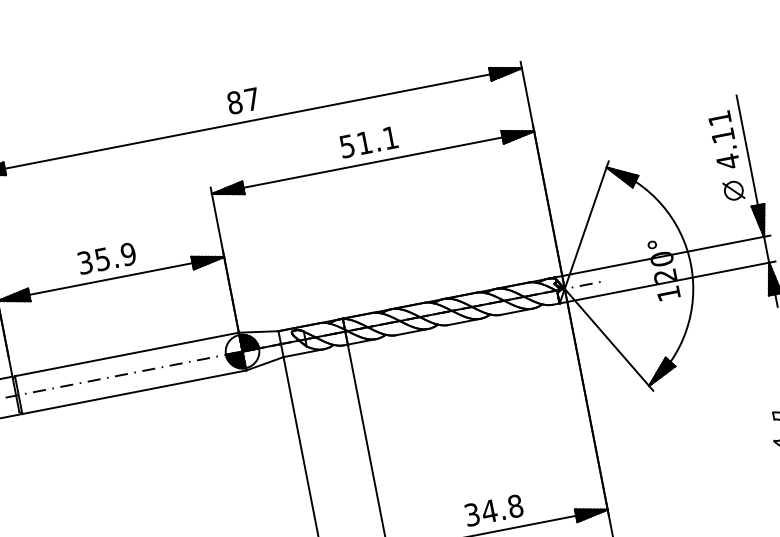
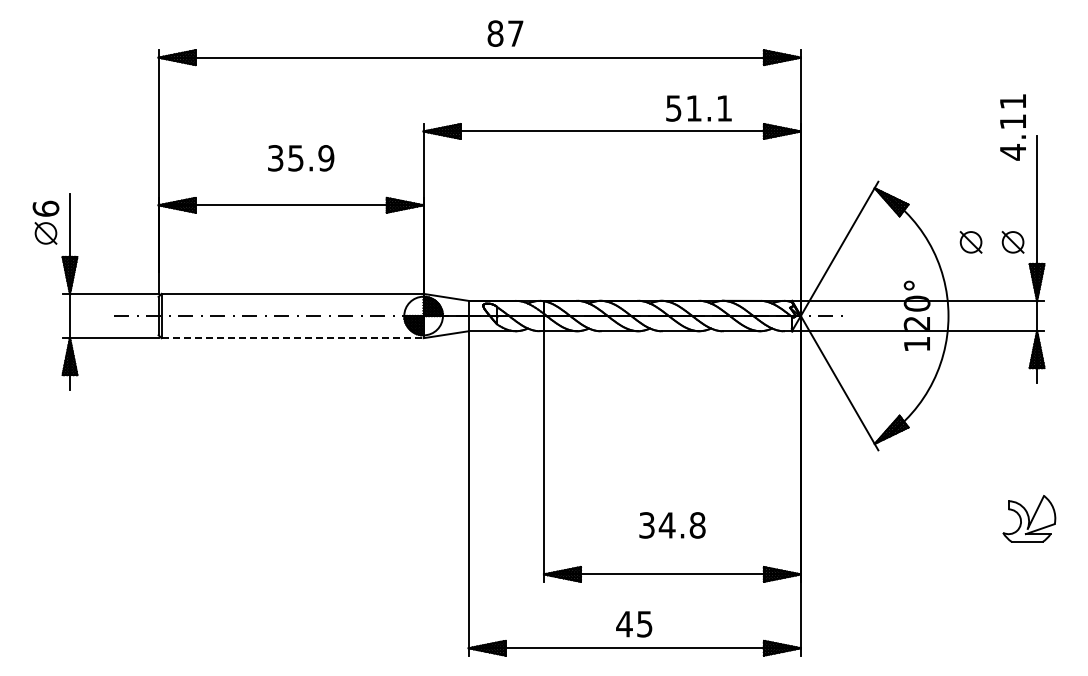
text: (243, 100) -> (505, 33), moved
text: (723, 140) -> (1012, 127), moved
text: (368, 142) -> (698, 108), moved
part: (697, 197) -> (970, 242), added
text: (107, 258) -> (301, 158), moved
line: (135, 392) -> (293, 338), solid -> dashed
text: (494, 510) -> (672, 525), moved

